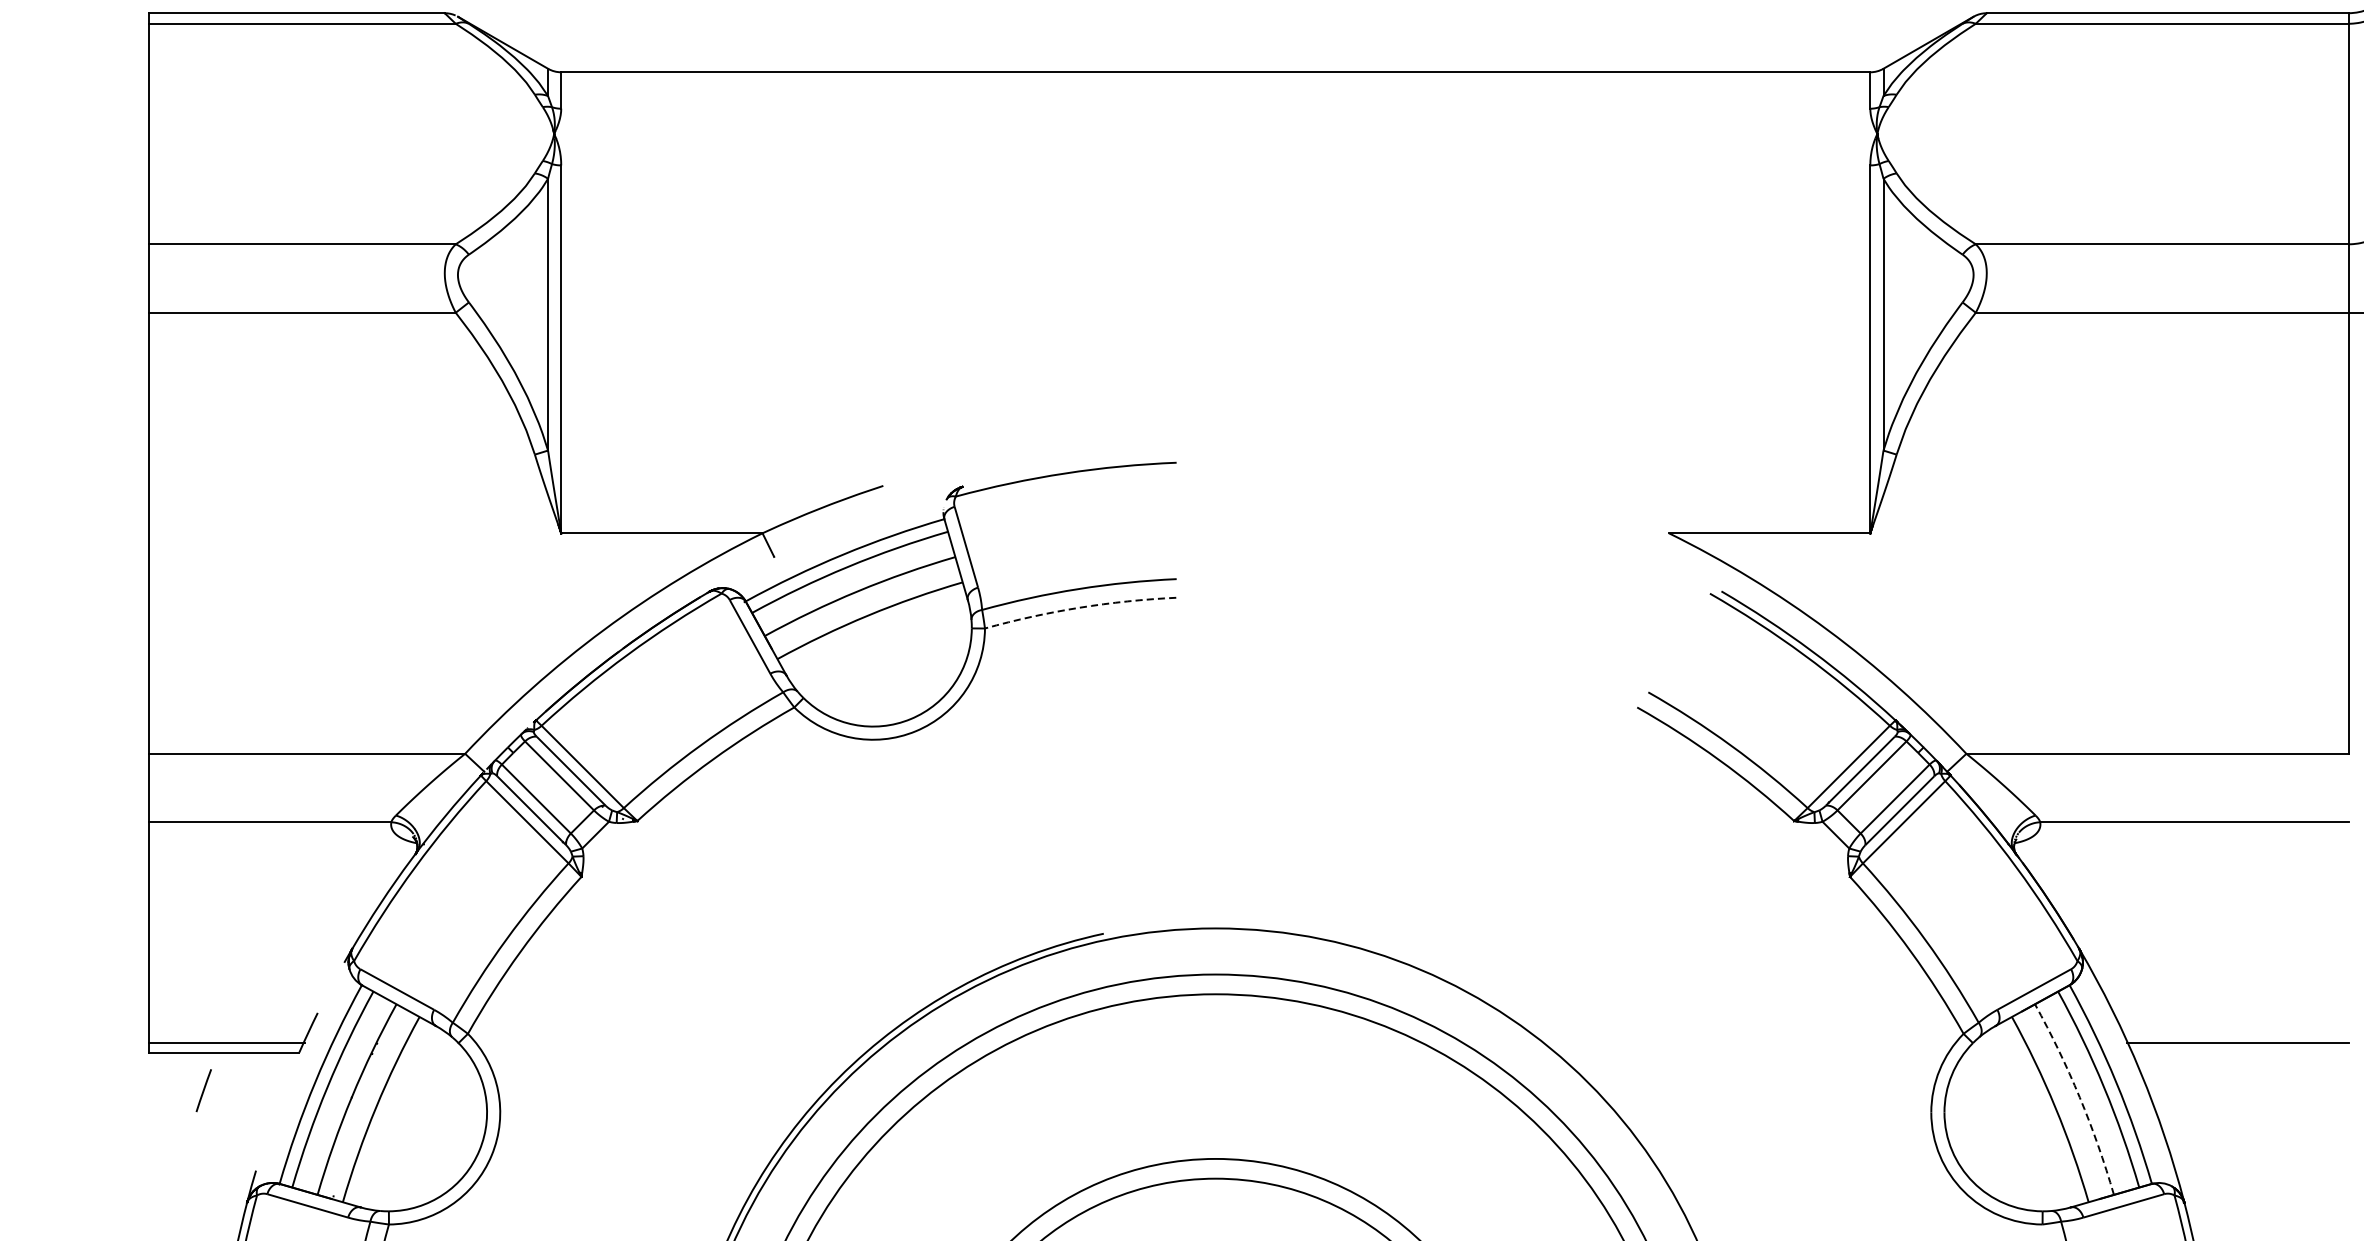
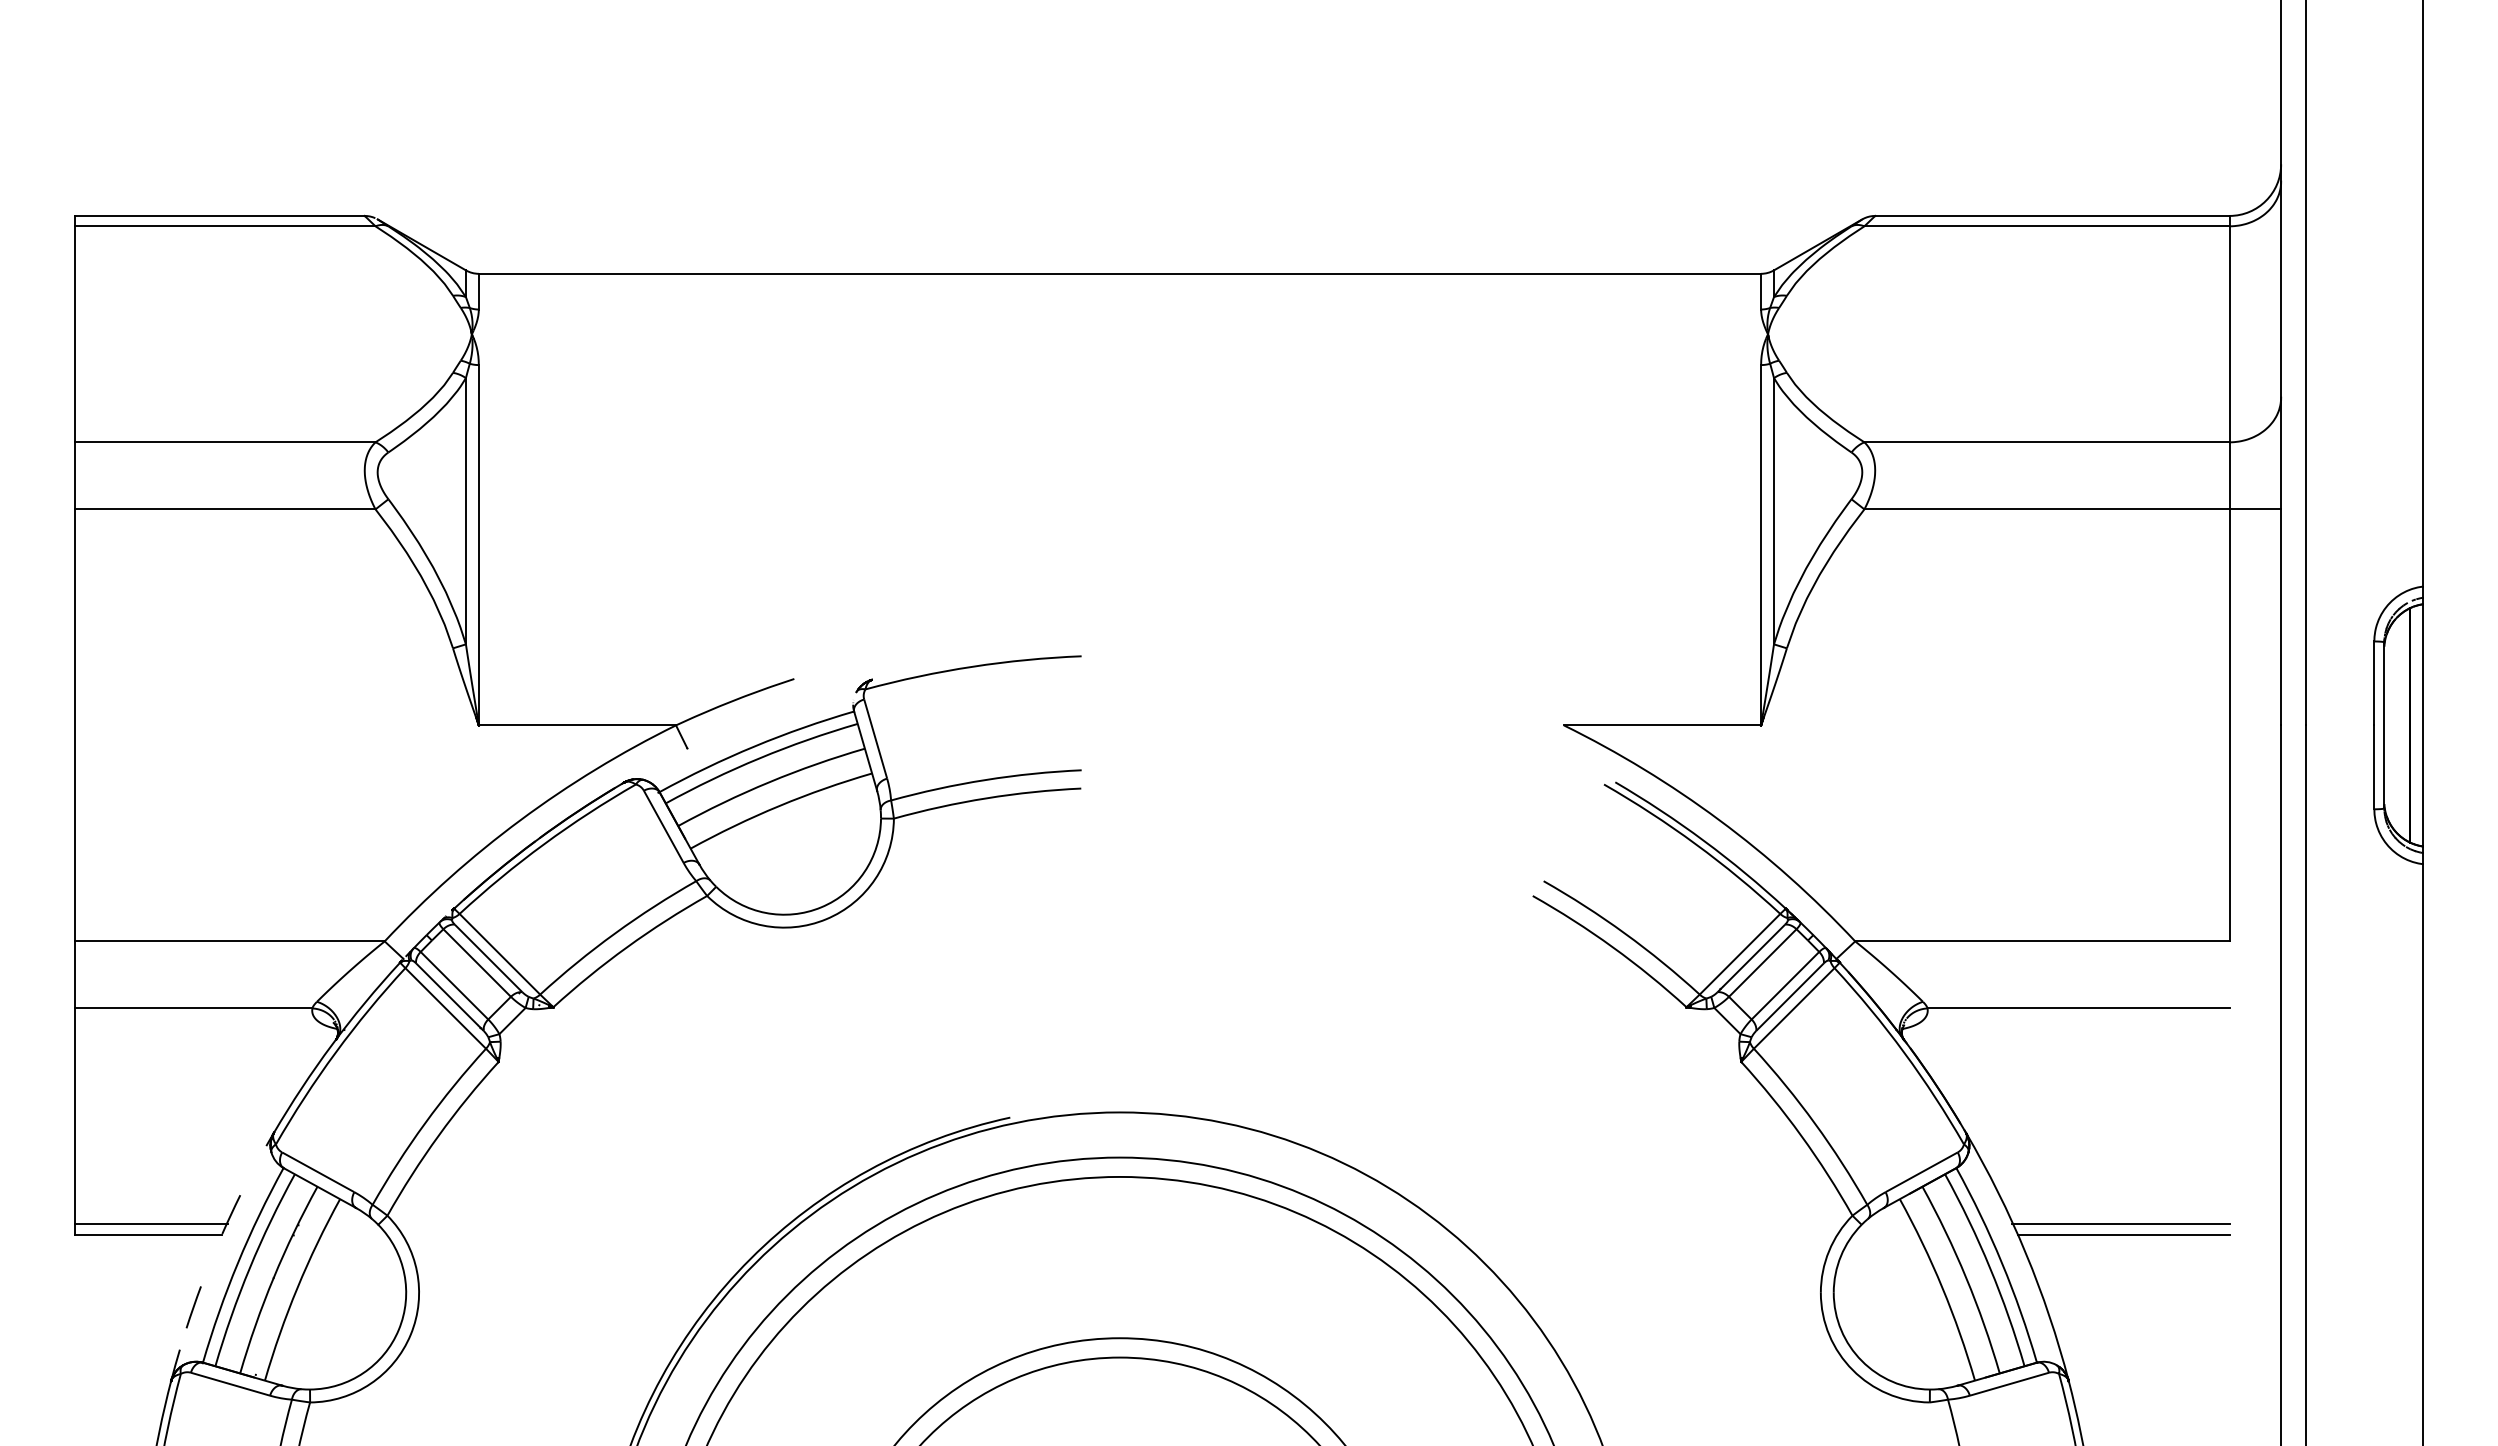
arc: (1079, 607) -> (986, 798), dashed -> solid
line: (2240, 1053) -> (2123, 1234), added
line: (203, 1090) -> (193, 1307), moved
arc: (2079, 1096) -> (1966, 1277), dashed -> solid

